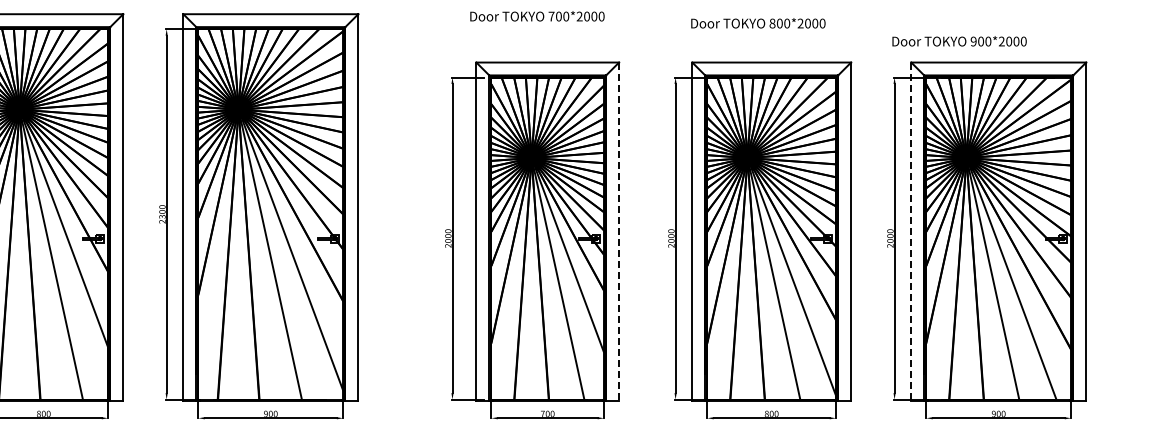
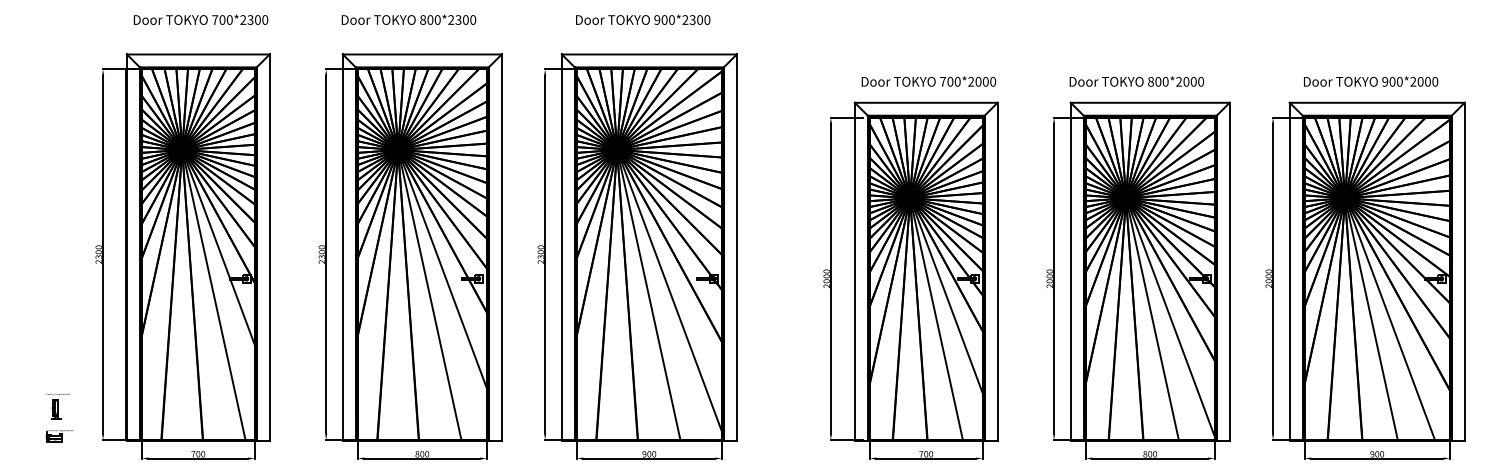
text: (537, 16) -> (928, 81), moved
text: (758, 23) -> (1136, 81), moved
text: (960, 41) -> (1371, 81), moved
line: (619, 232) -> (997, 272), dashed -> solid
line: (911, 232) -> (1289, 272), dashed -> solid

